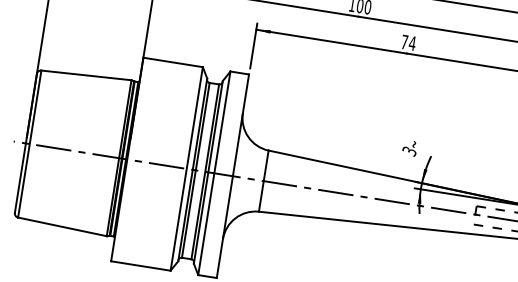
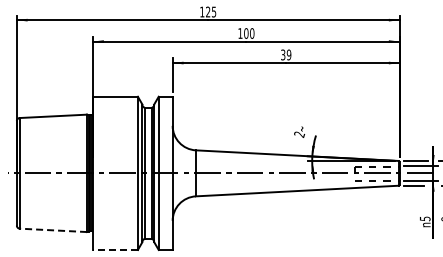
text: (409, 42) -> (286, 54), 74 -> 39
text: (409, 151) -> (299, 134), 3 -> 2
line: (62, 227) -> (53, 230), solid -> dashed
line: (140, 265) -> (115, 249), solid -> dashed

